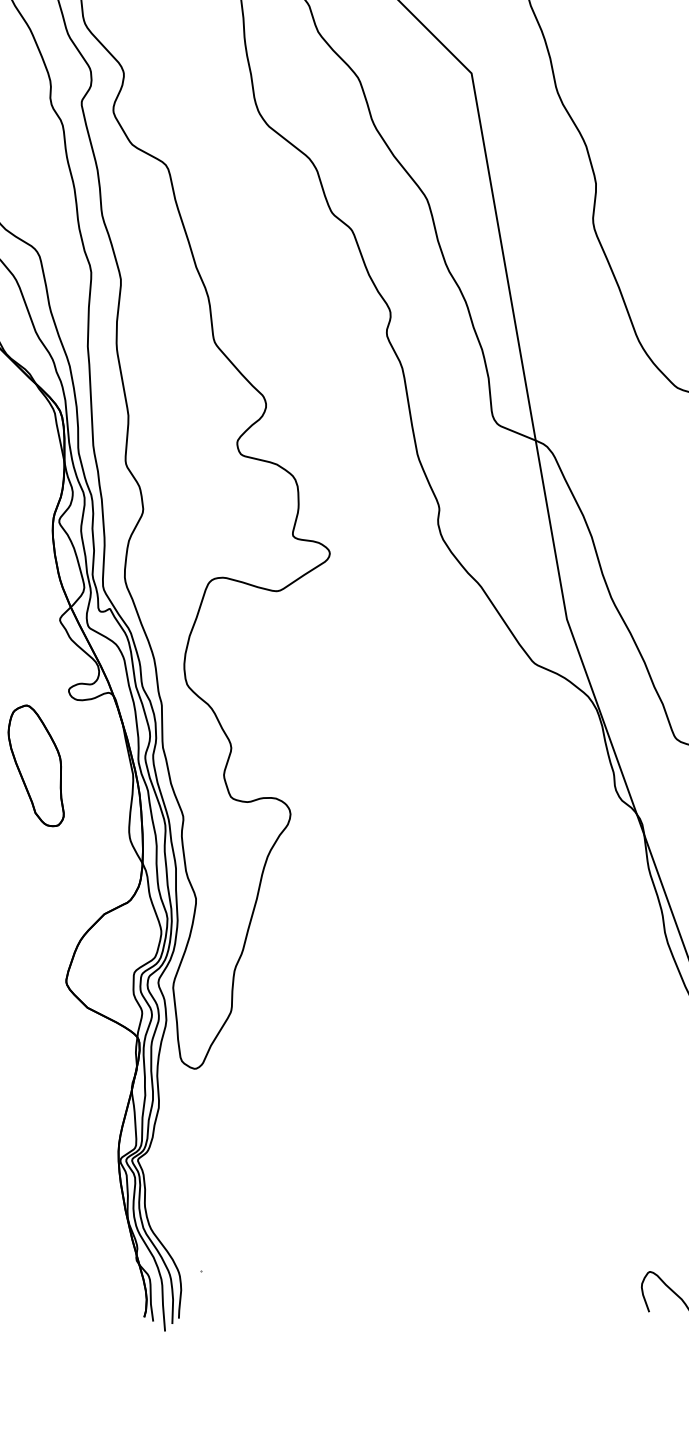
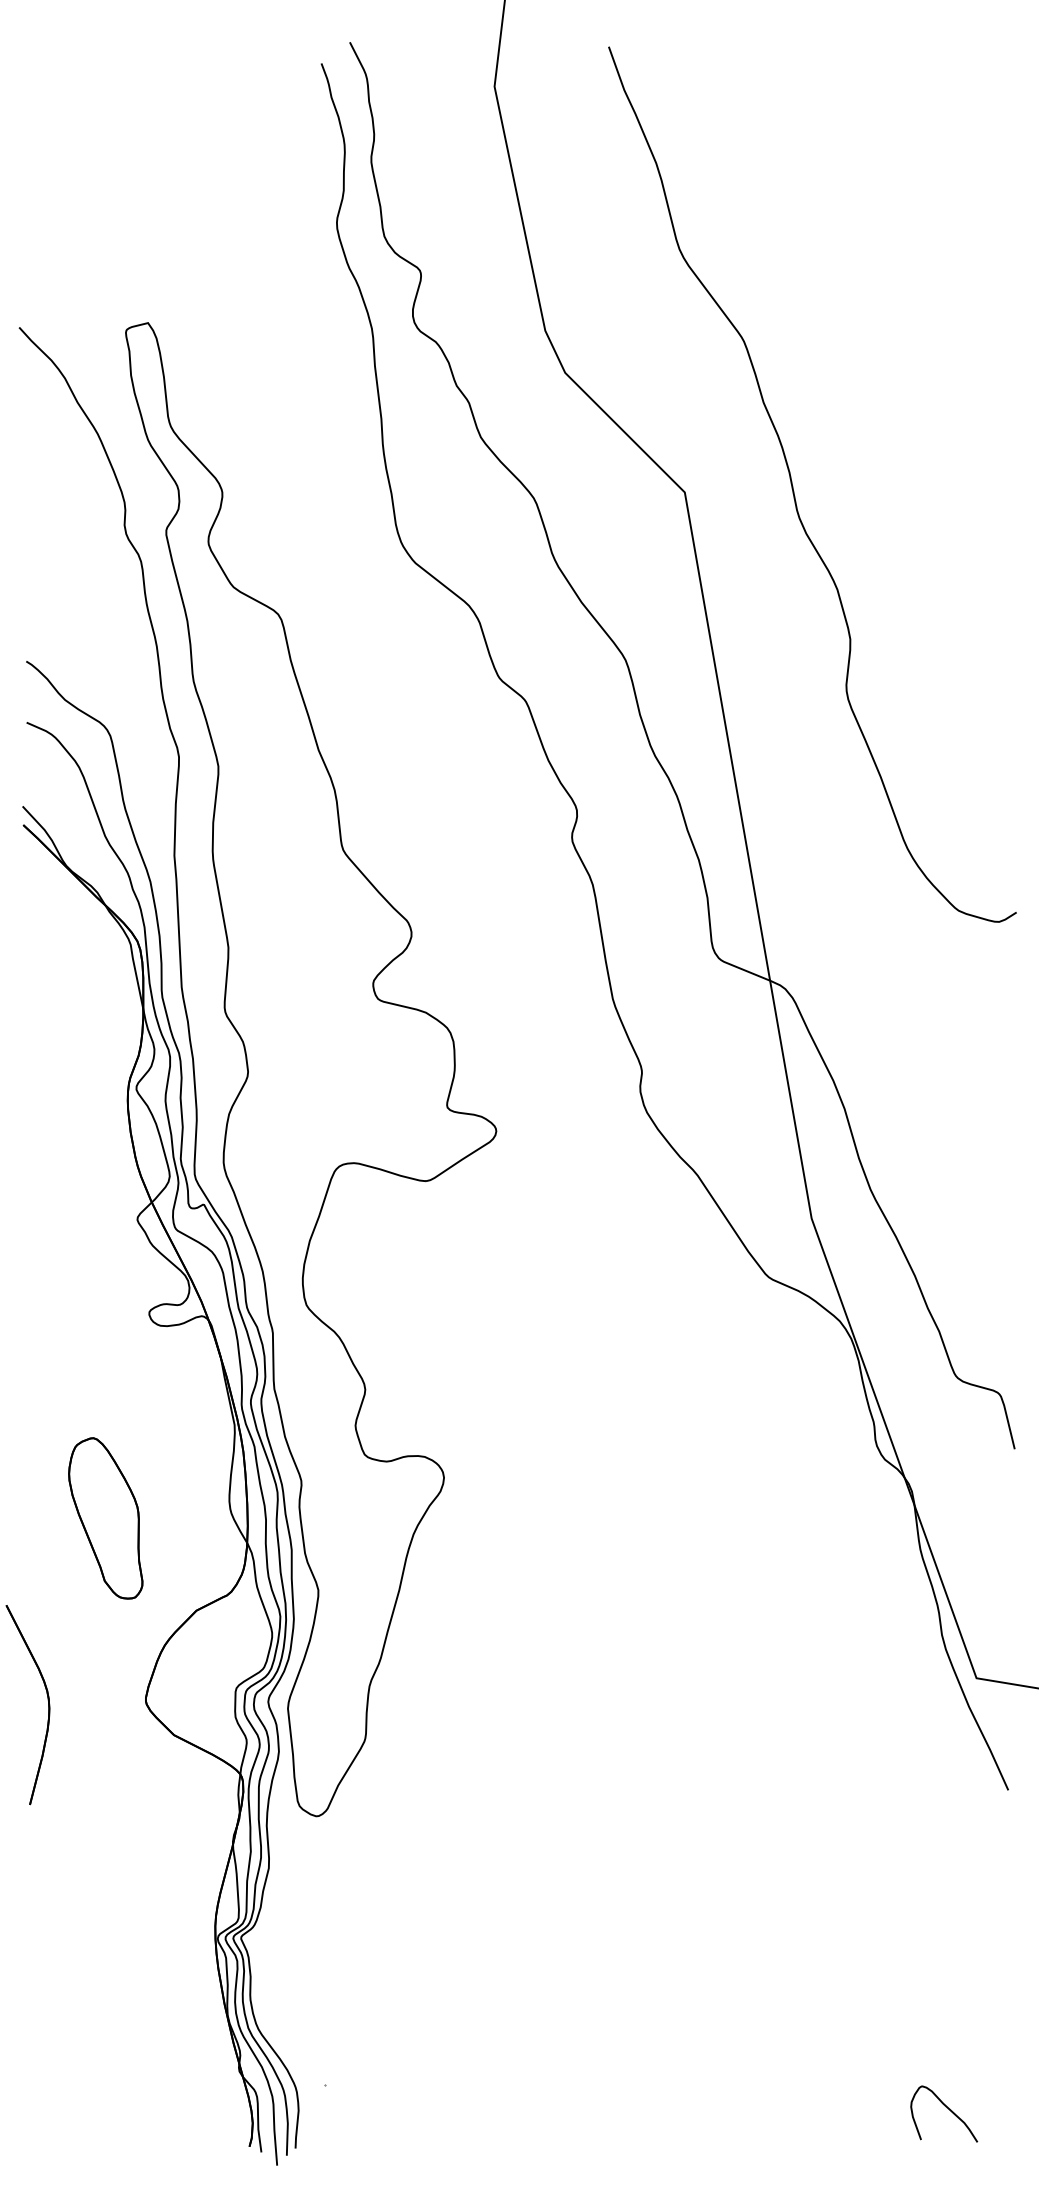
part: (36, 765) -> (105, 1518), moved

